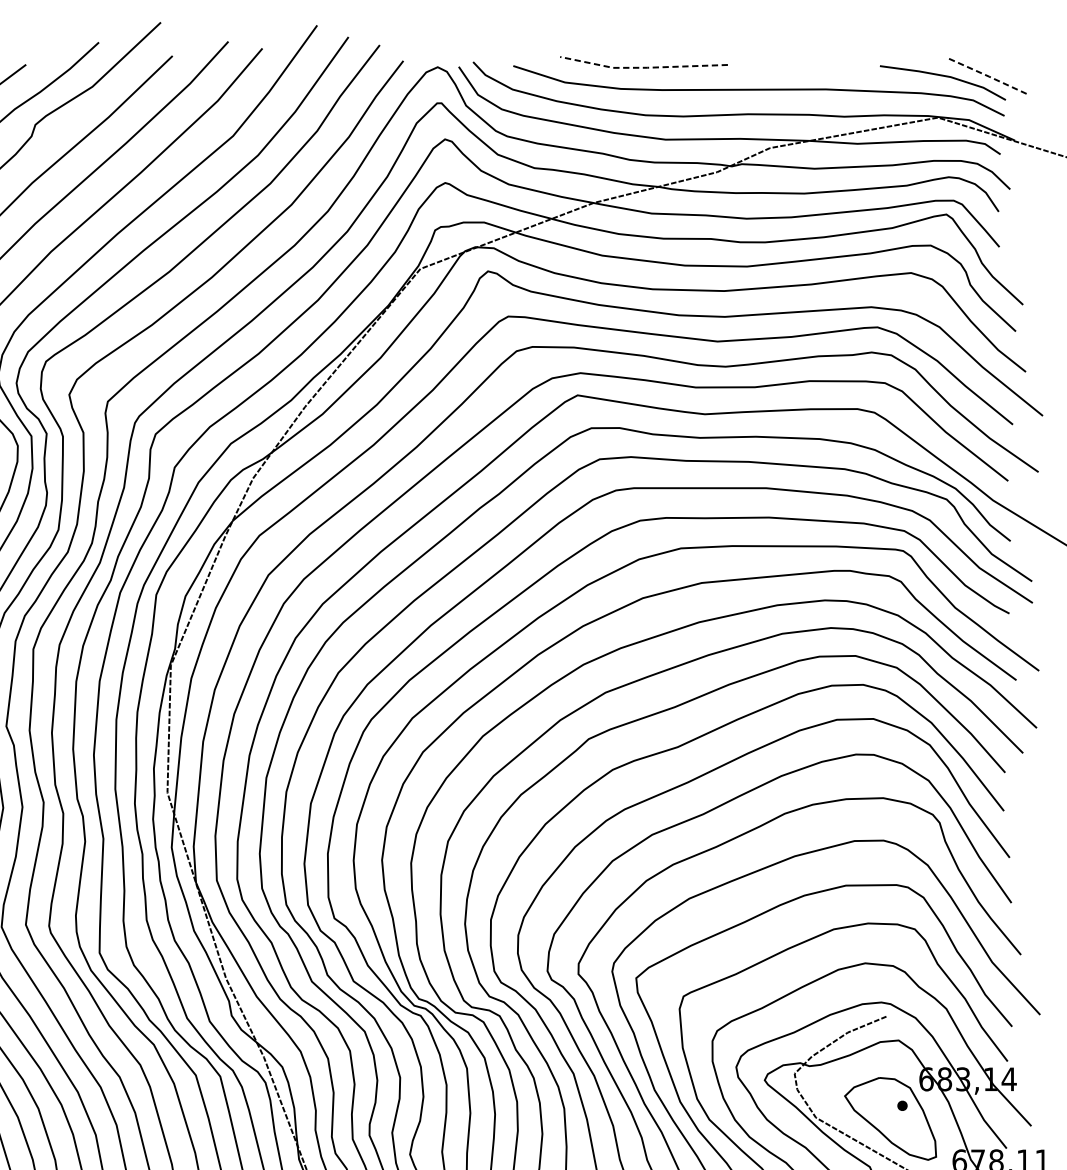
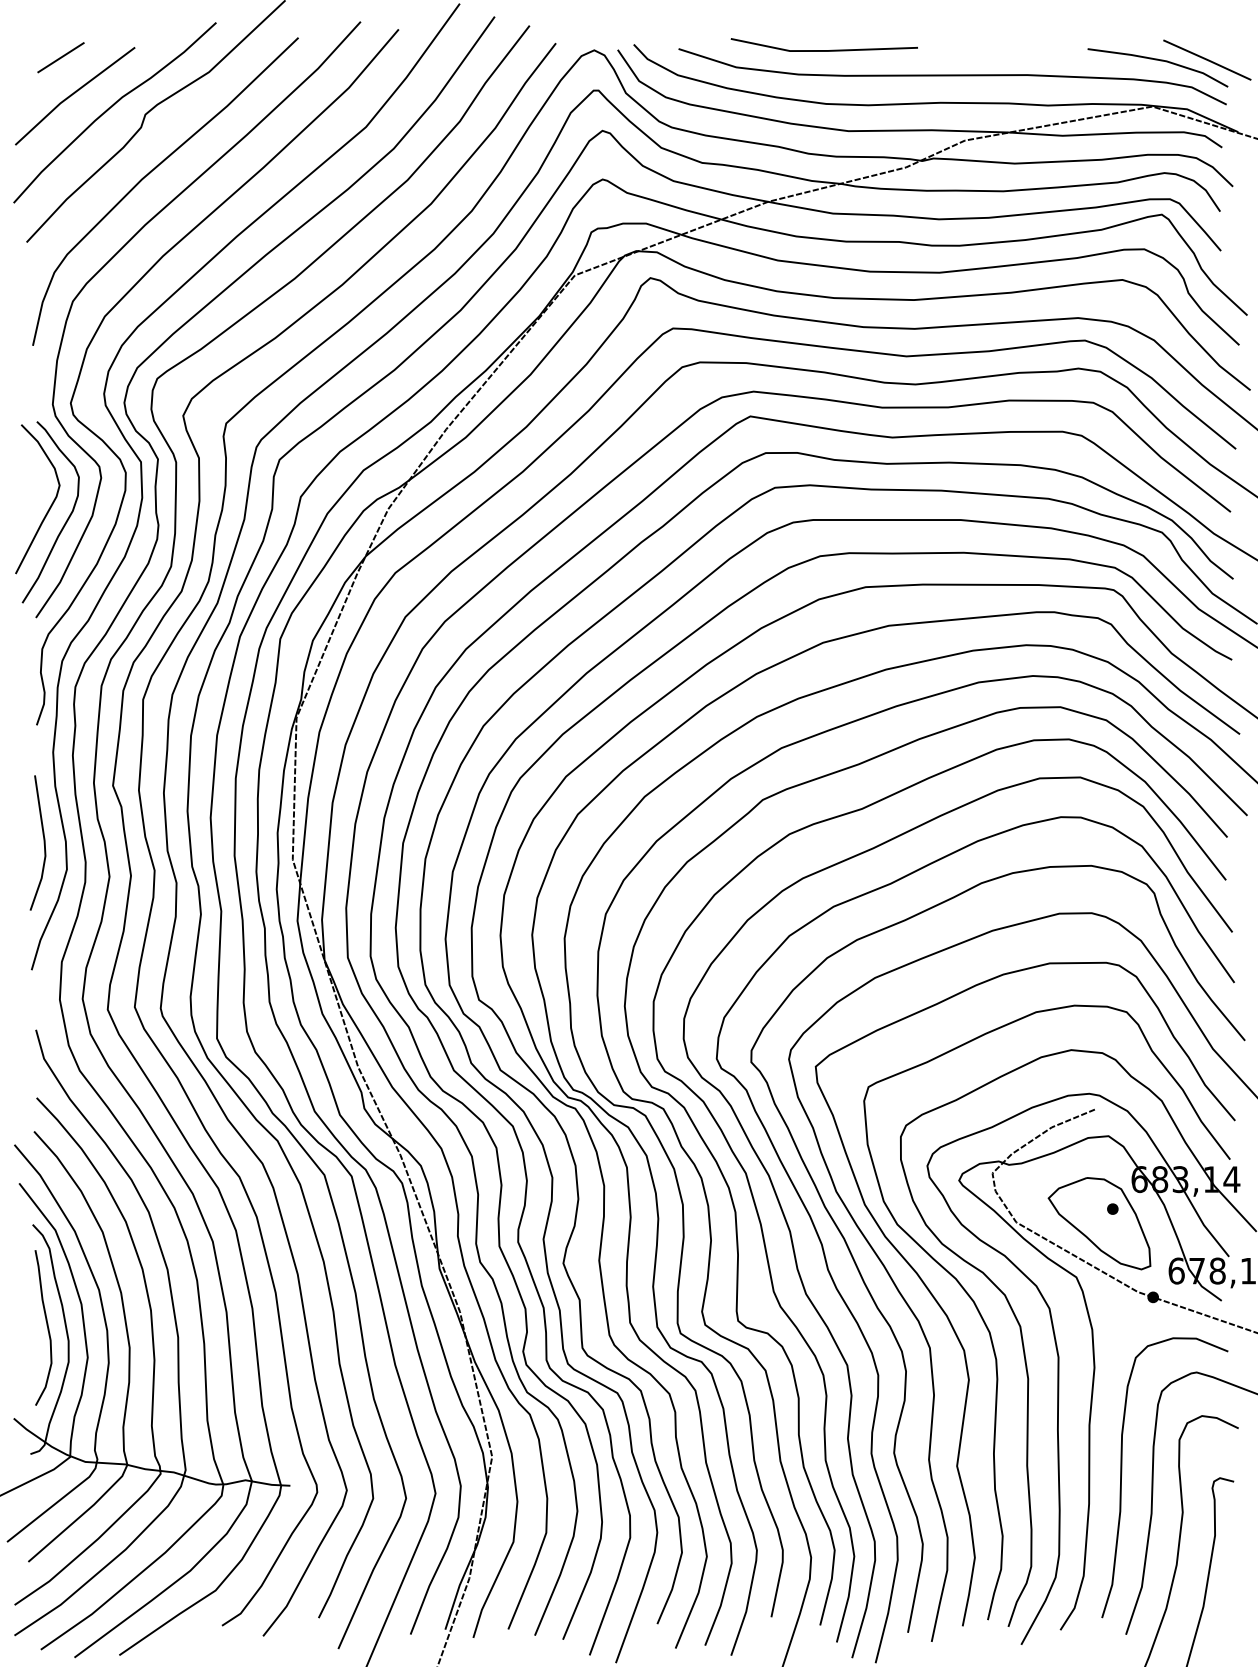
line: (643, 67) -> (823, 50), dashed -> solid
line: (987, 76) -> (1207, 60), dashed -> solid

